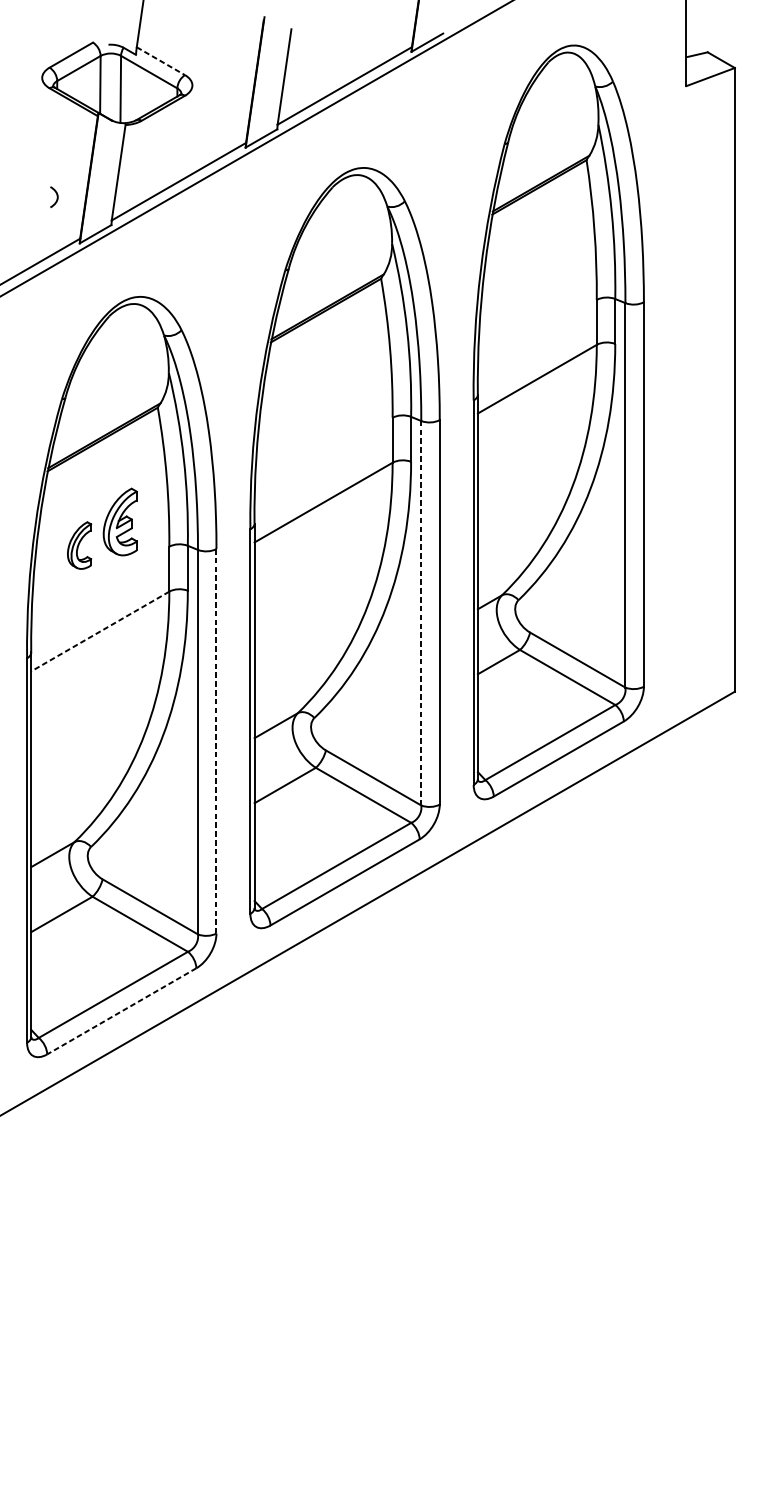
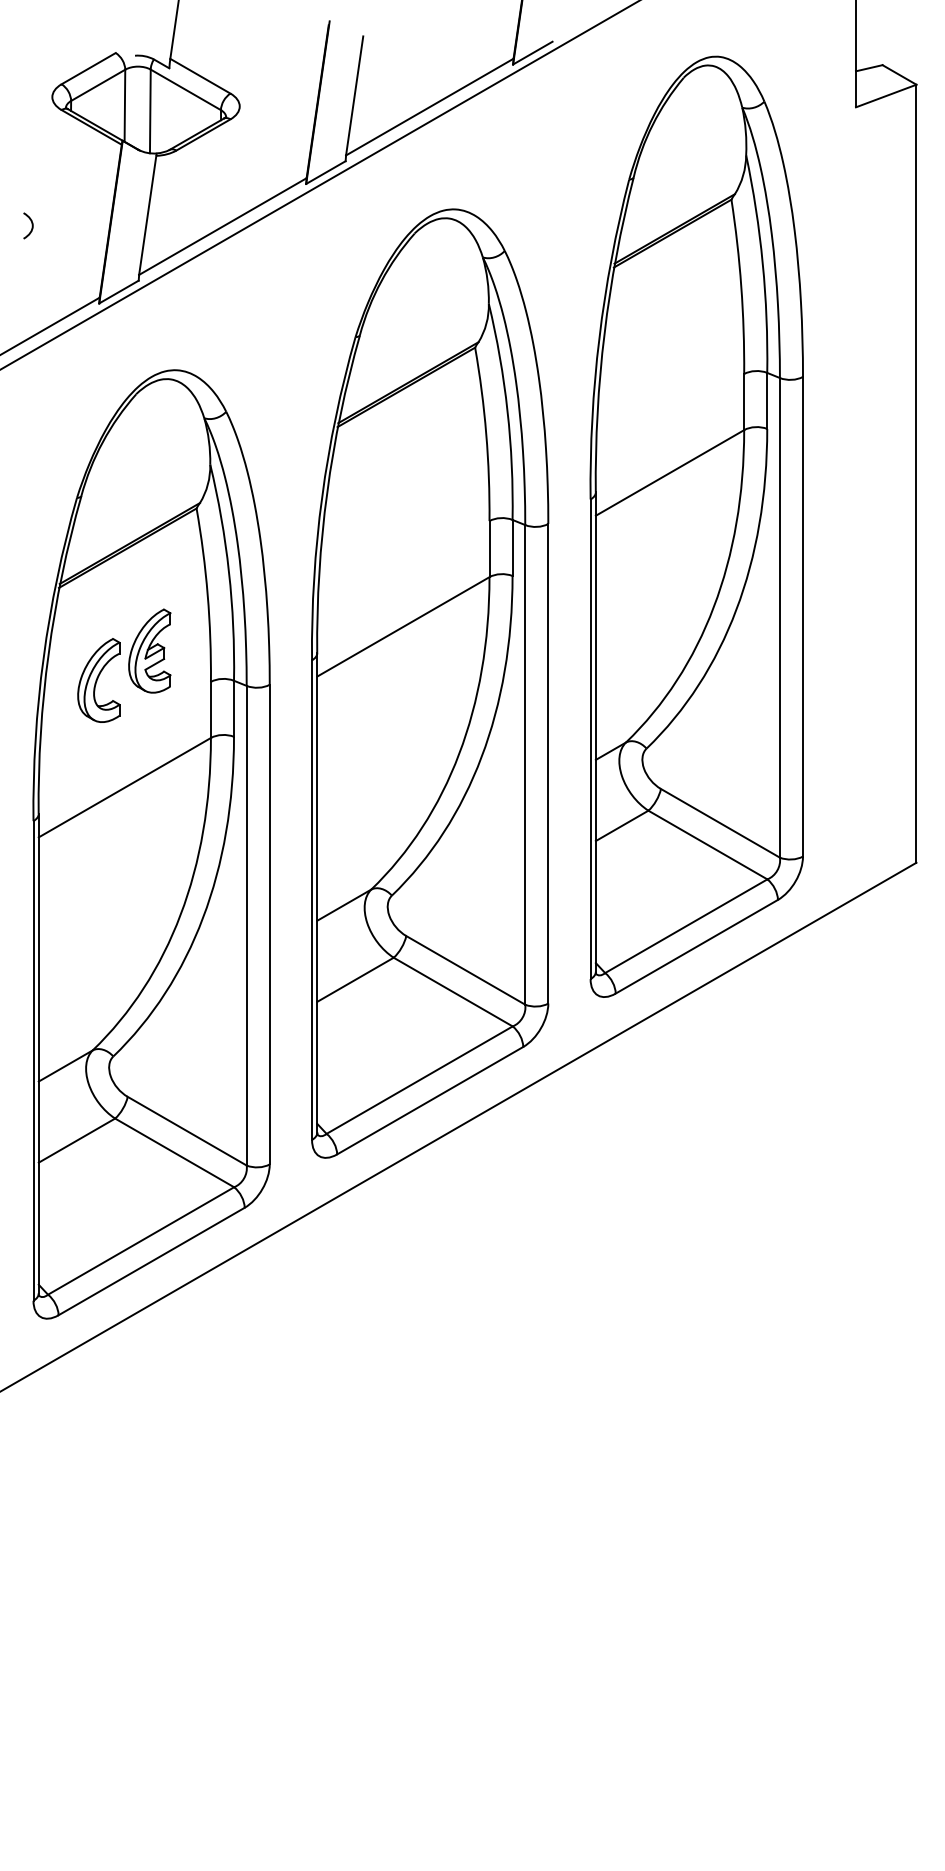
line: (160, 61) -> (200, 76), dashed -> solid
curve: (56, 196) -> (31, 225), moved
part: (79, 545) -> (98, 680), size x1.43
line: (421, 612) -> (525, 764), dashed -> solid
line: (100, 631) -> (124, 787), dashed -> solid
line: (216, 741) -> (269, 924), dashed -> solid
line: (121, 1011) -> (151, 1261), dashed -> solid

